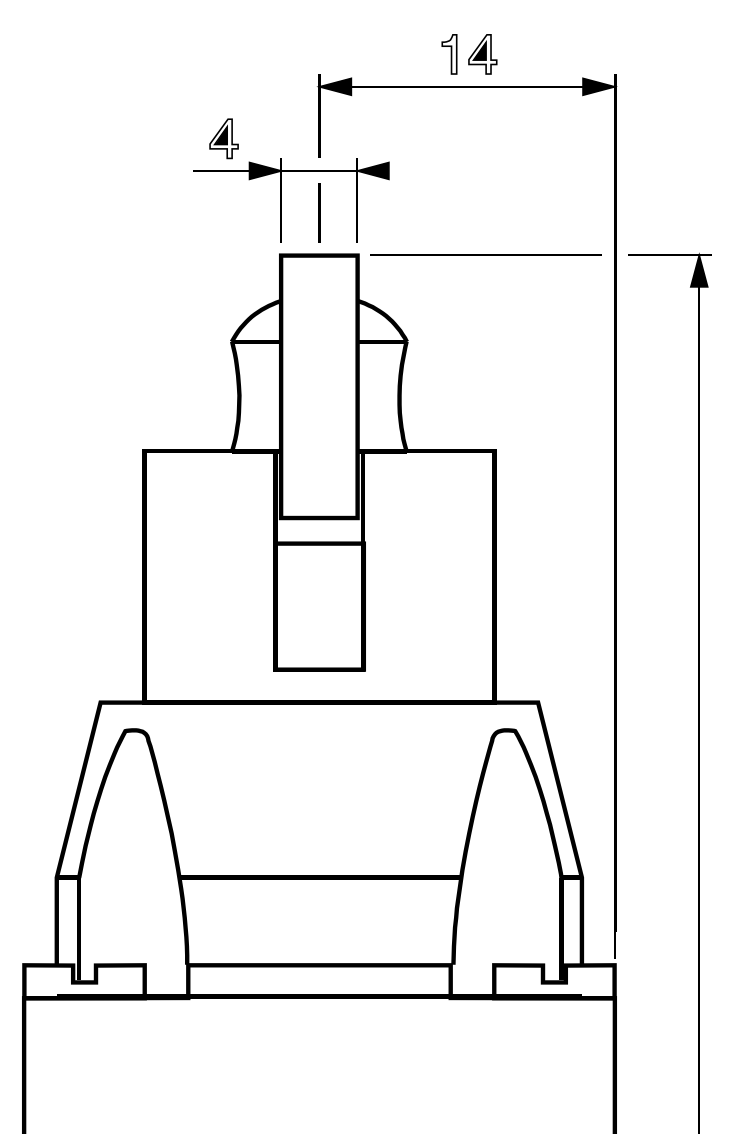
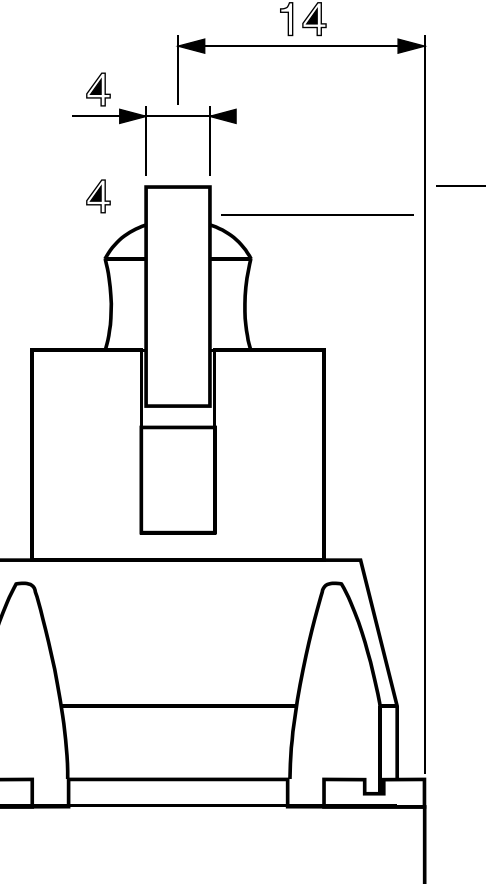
line: (319, 212) -> (178, 151), removed
line: (485, 254) -> (316, 214), moved
part: (223, 266) -> (98, 196), added

